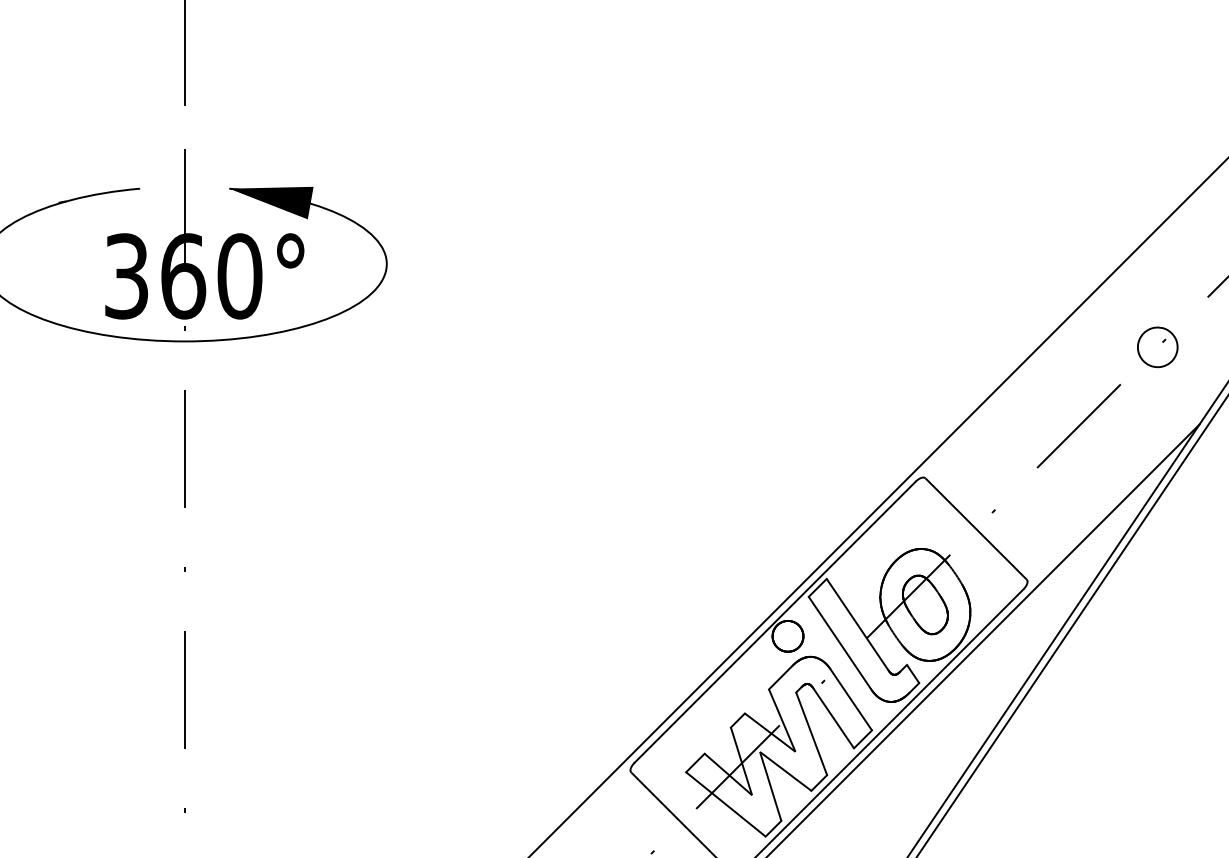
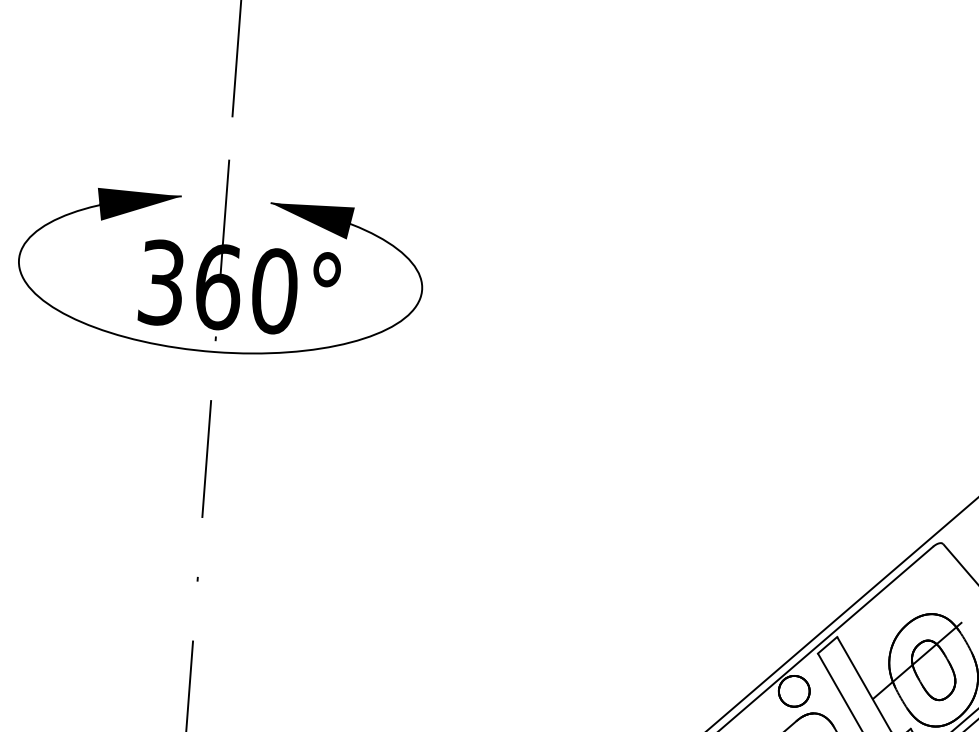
fill: (97, 202) -> (138, 206), added

